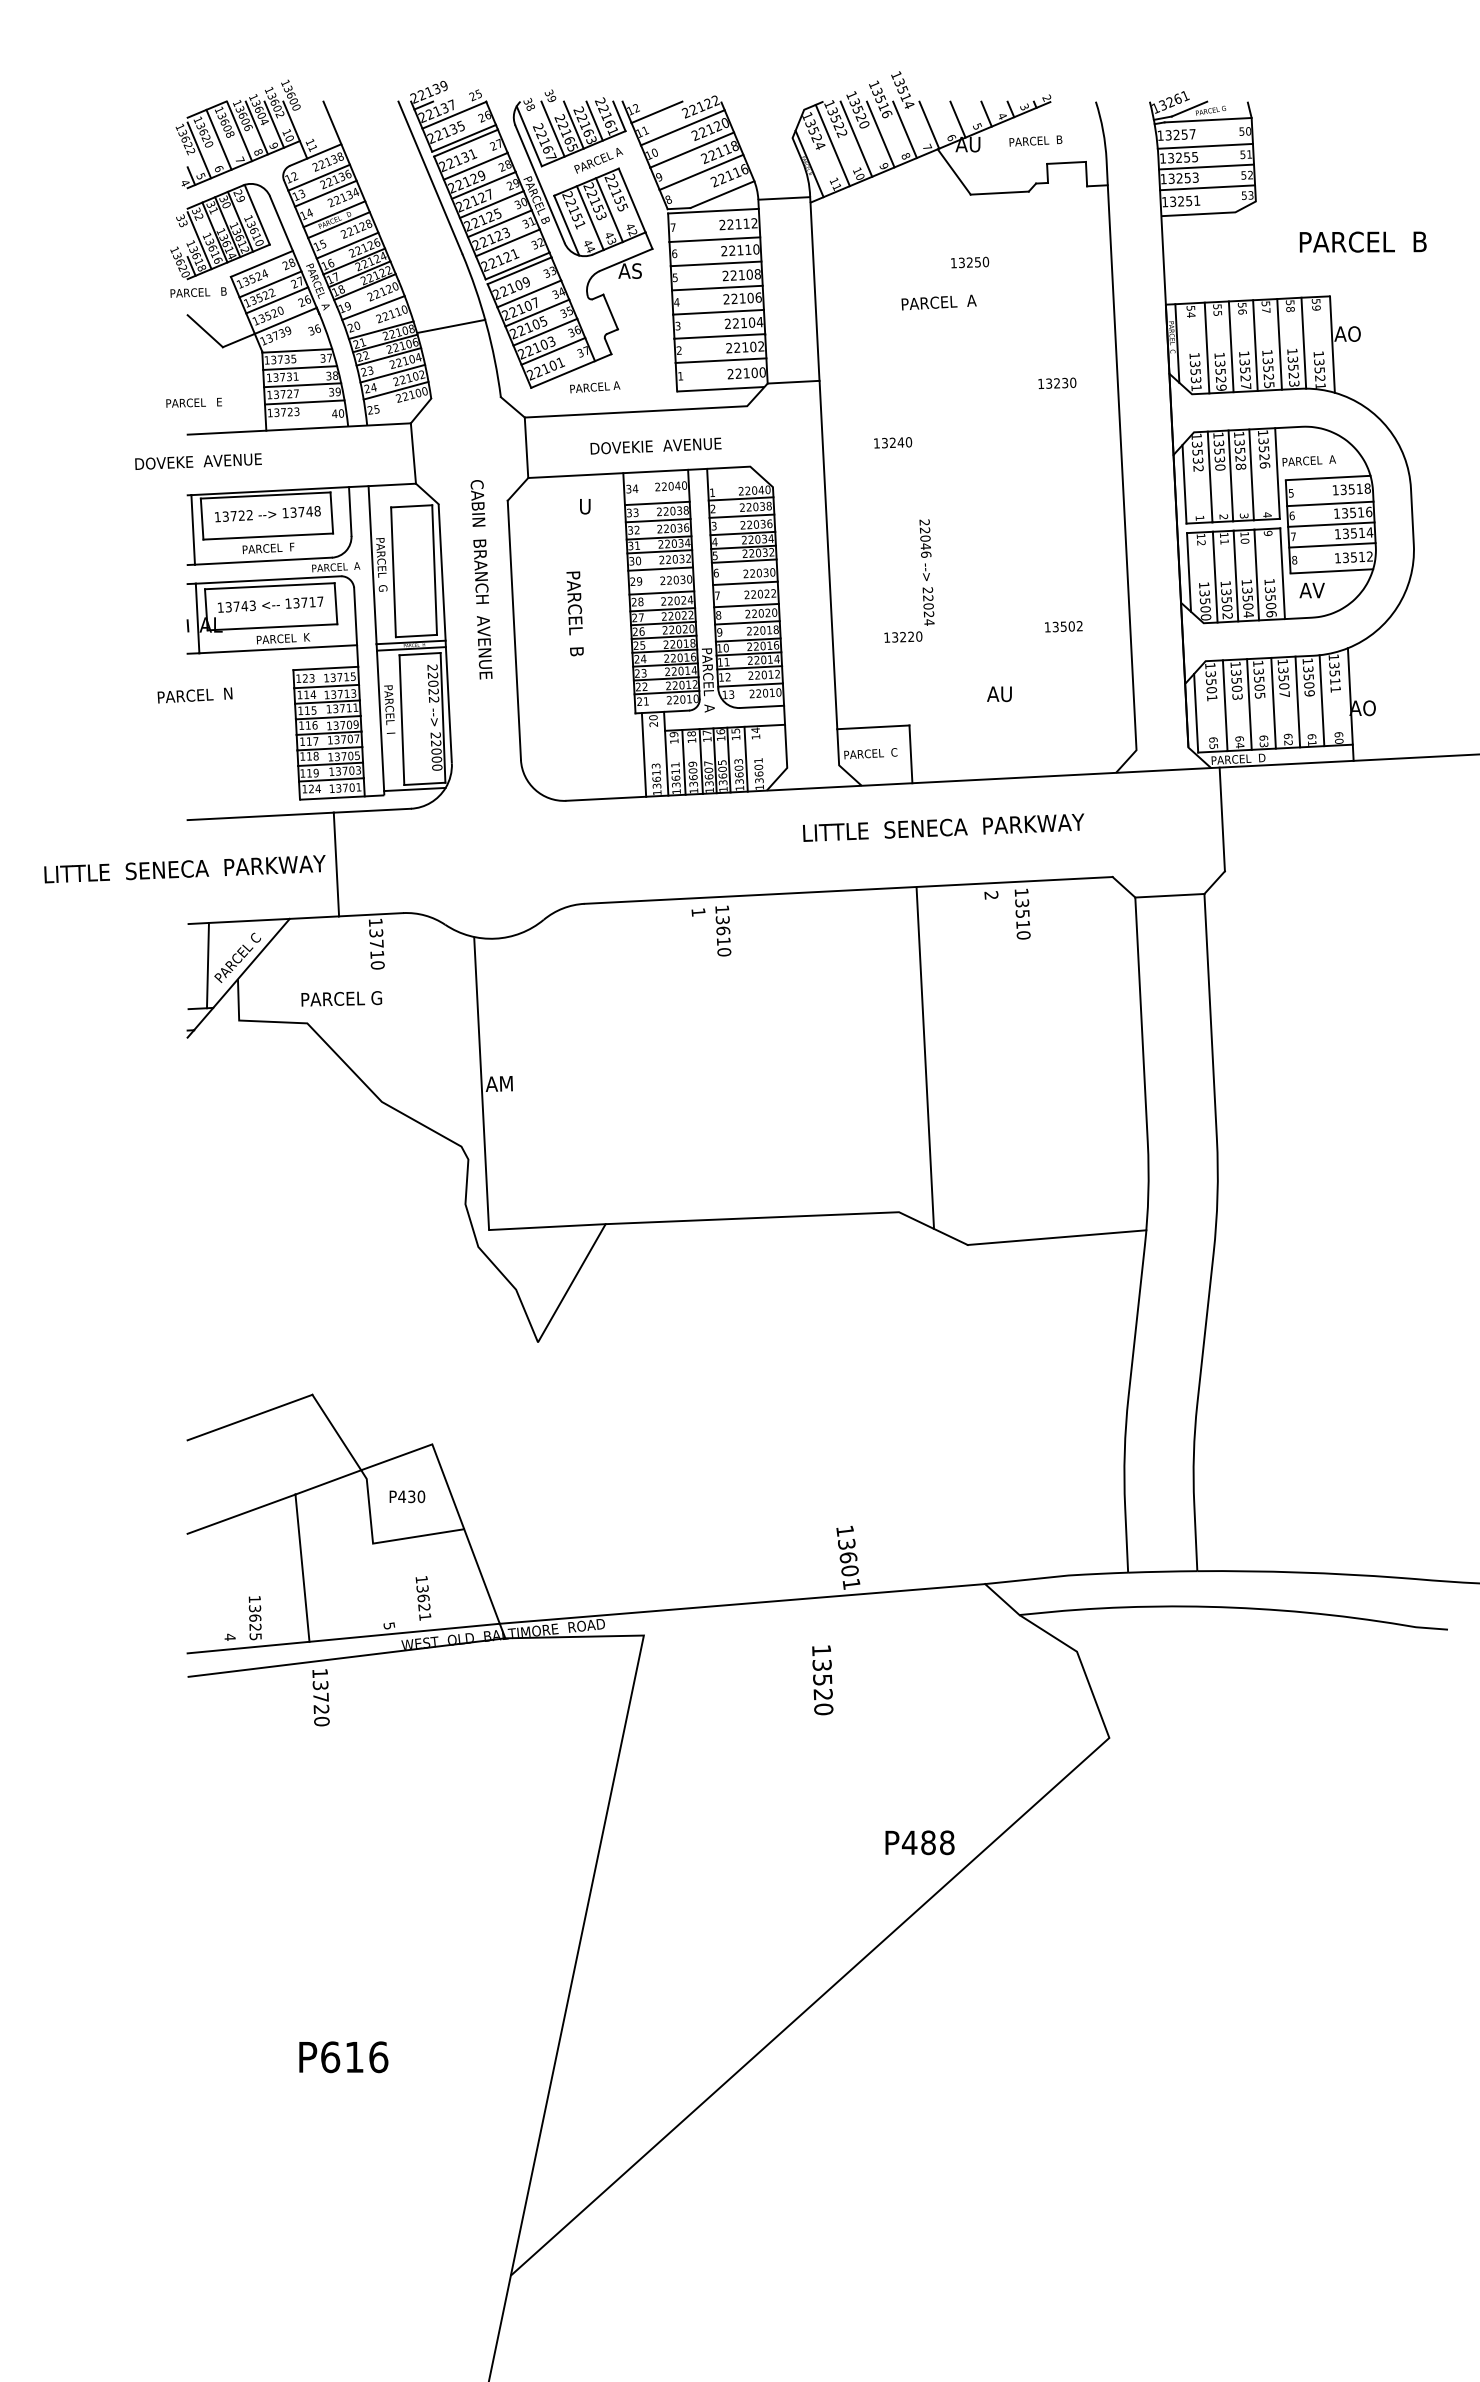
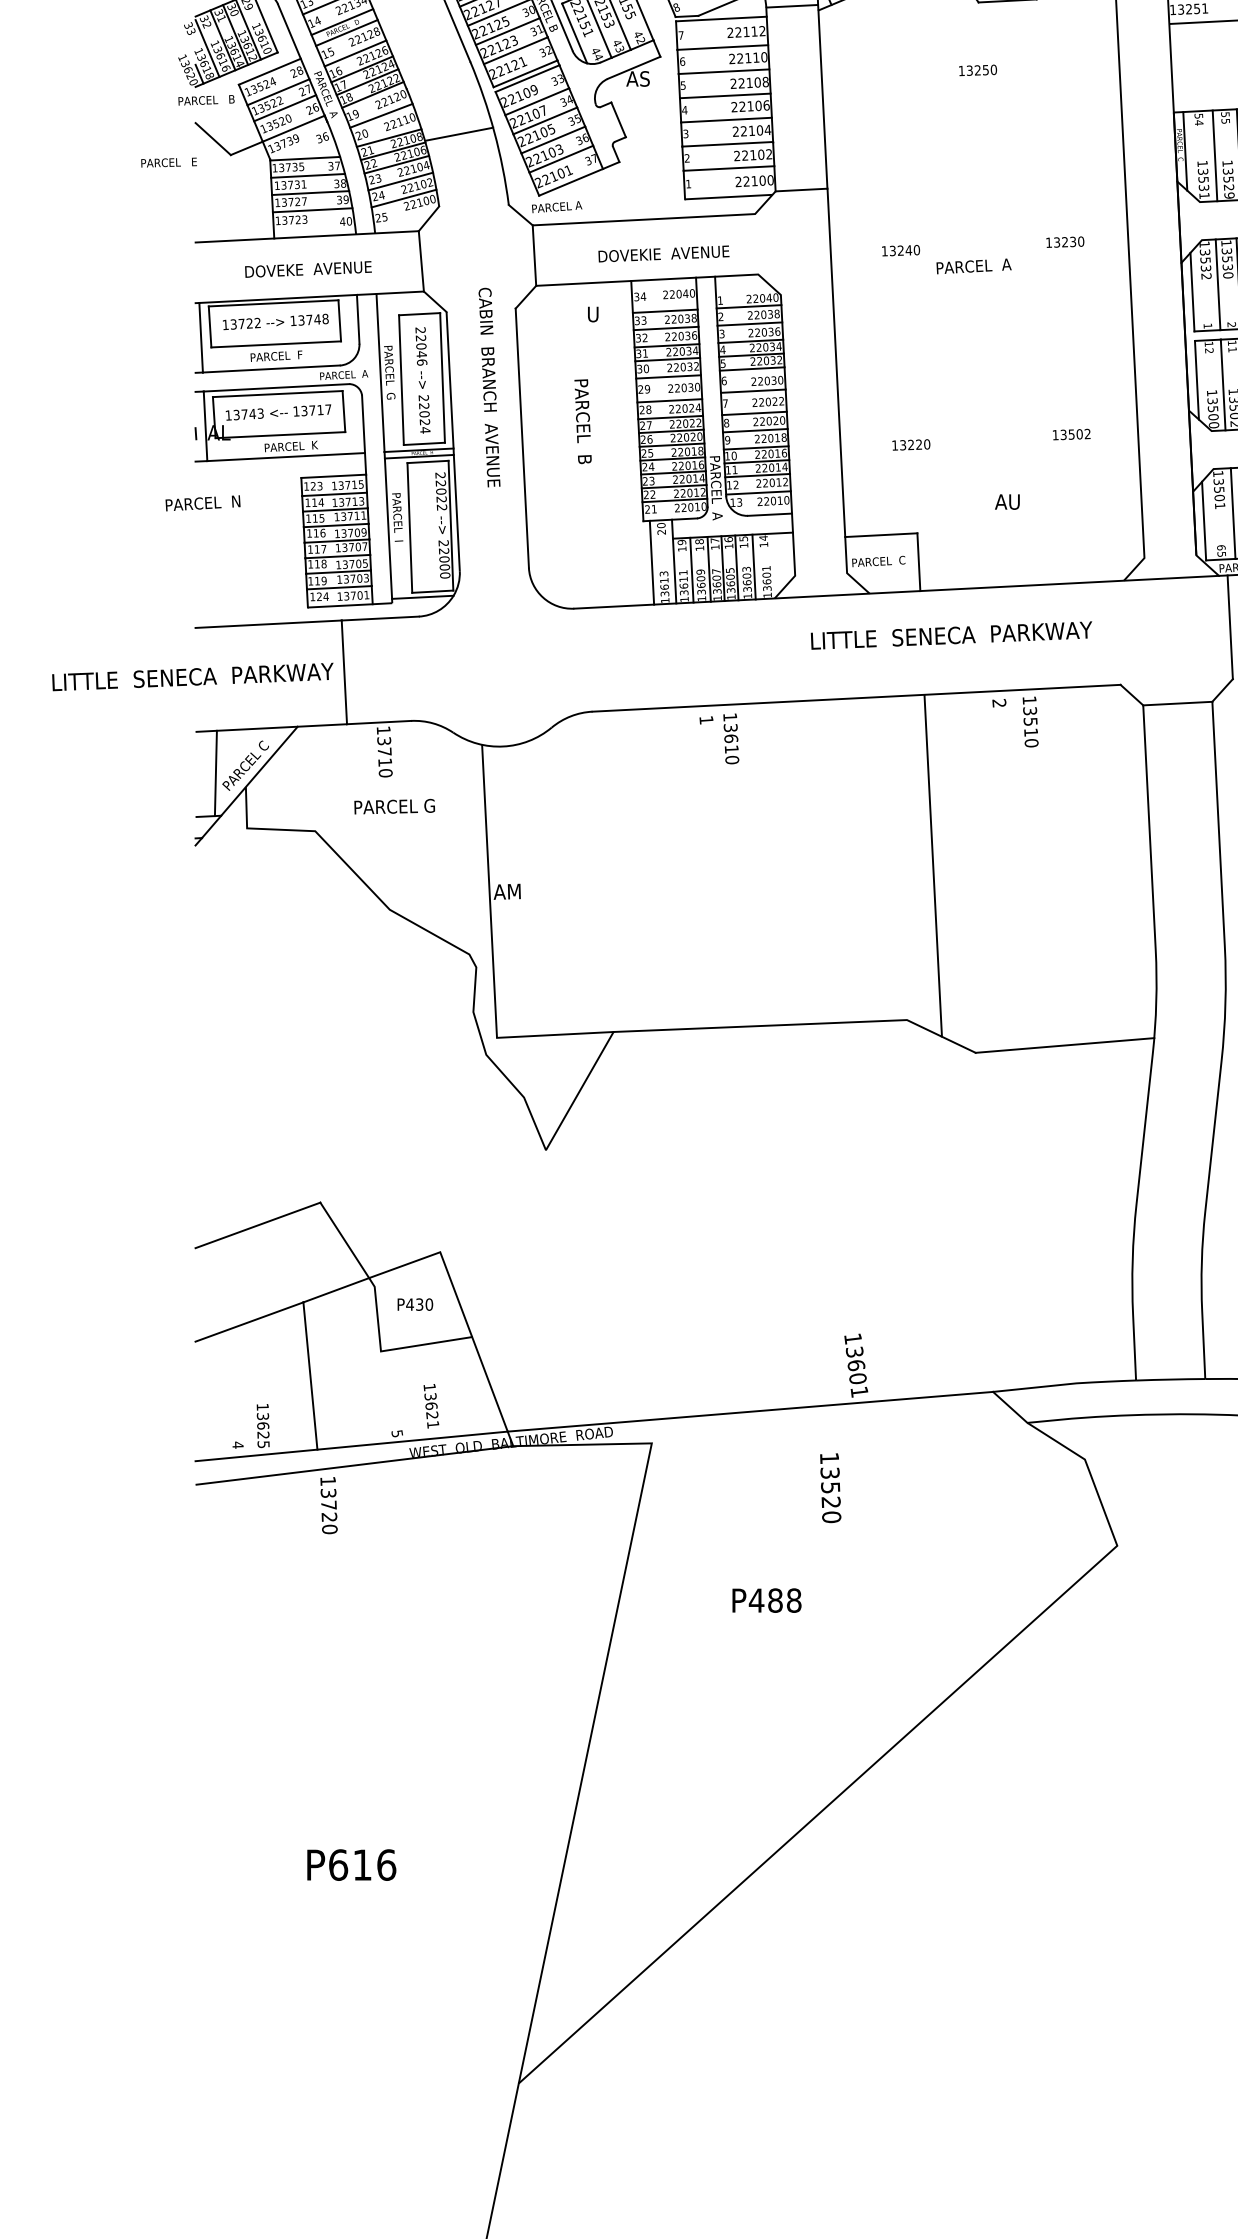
text: (938, 302) -> (973, 266), moved
text: (1057, 383) -> (1065, 242), moved
text: (595, 387) -> (557, 207), moved
text: (193, 402) -> (168, 162), moved
text: (198, 461) -> (308, 269), moved
text: (926, 572) -> (422, 380), moved
text: (341, 998) -> (394, 806), moved
text: (919, 1842) -> (766, 1600), moved

